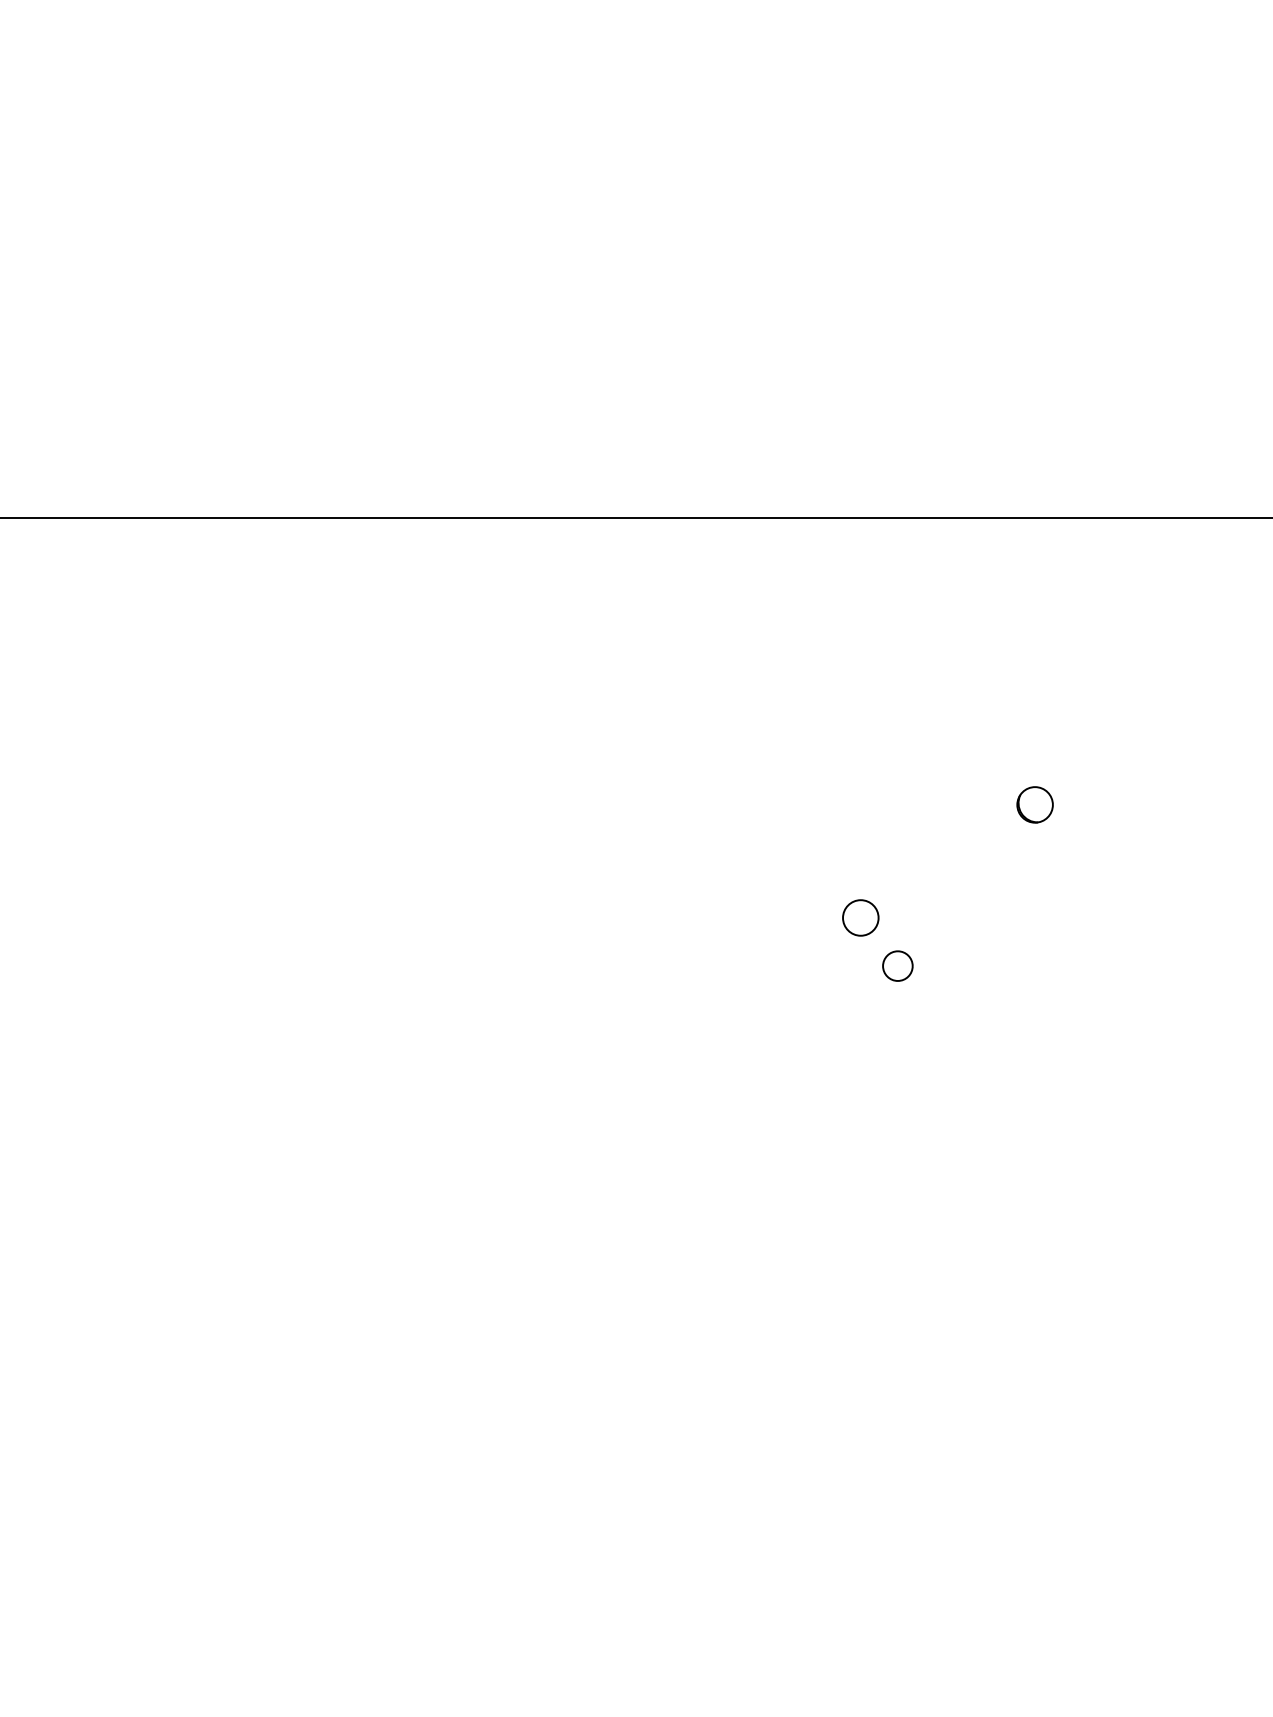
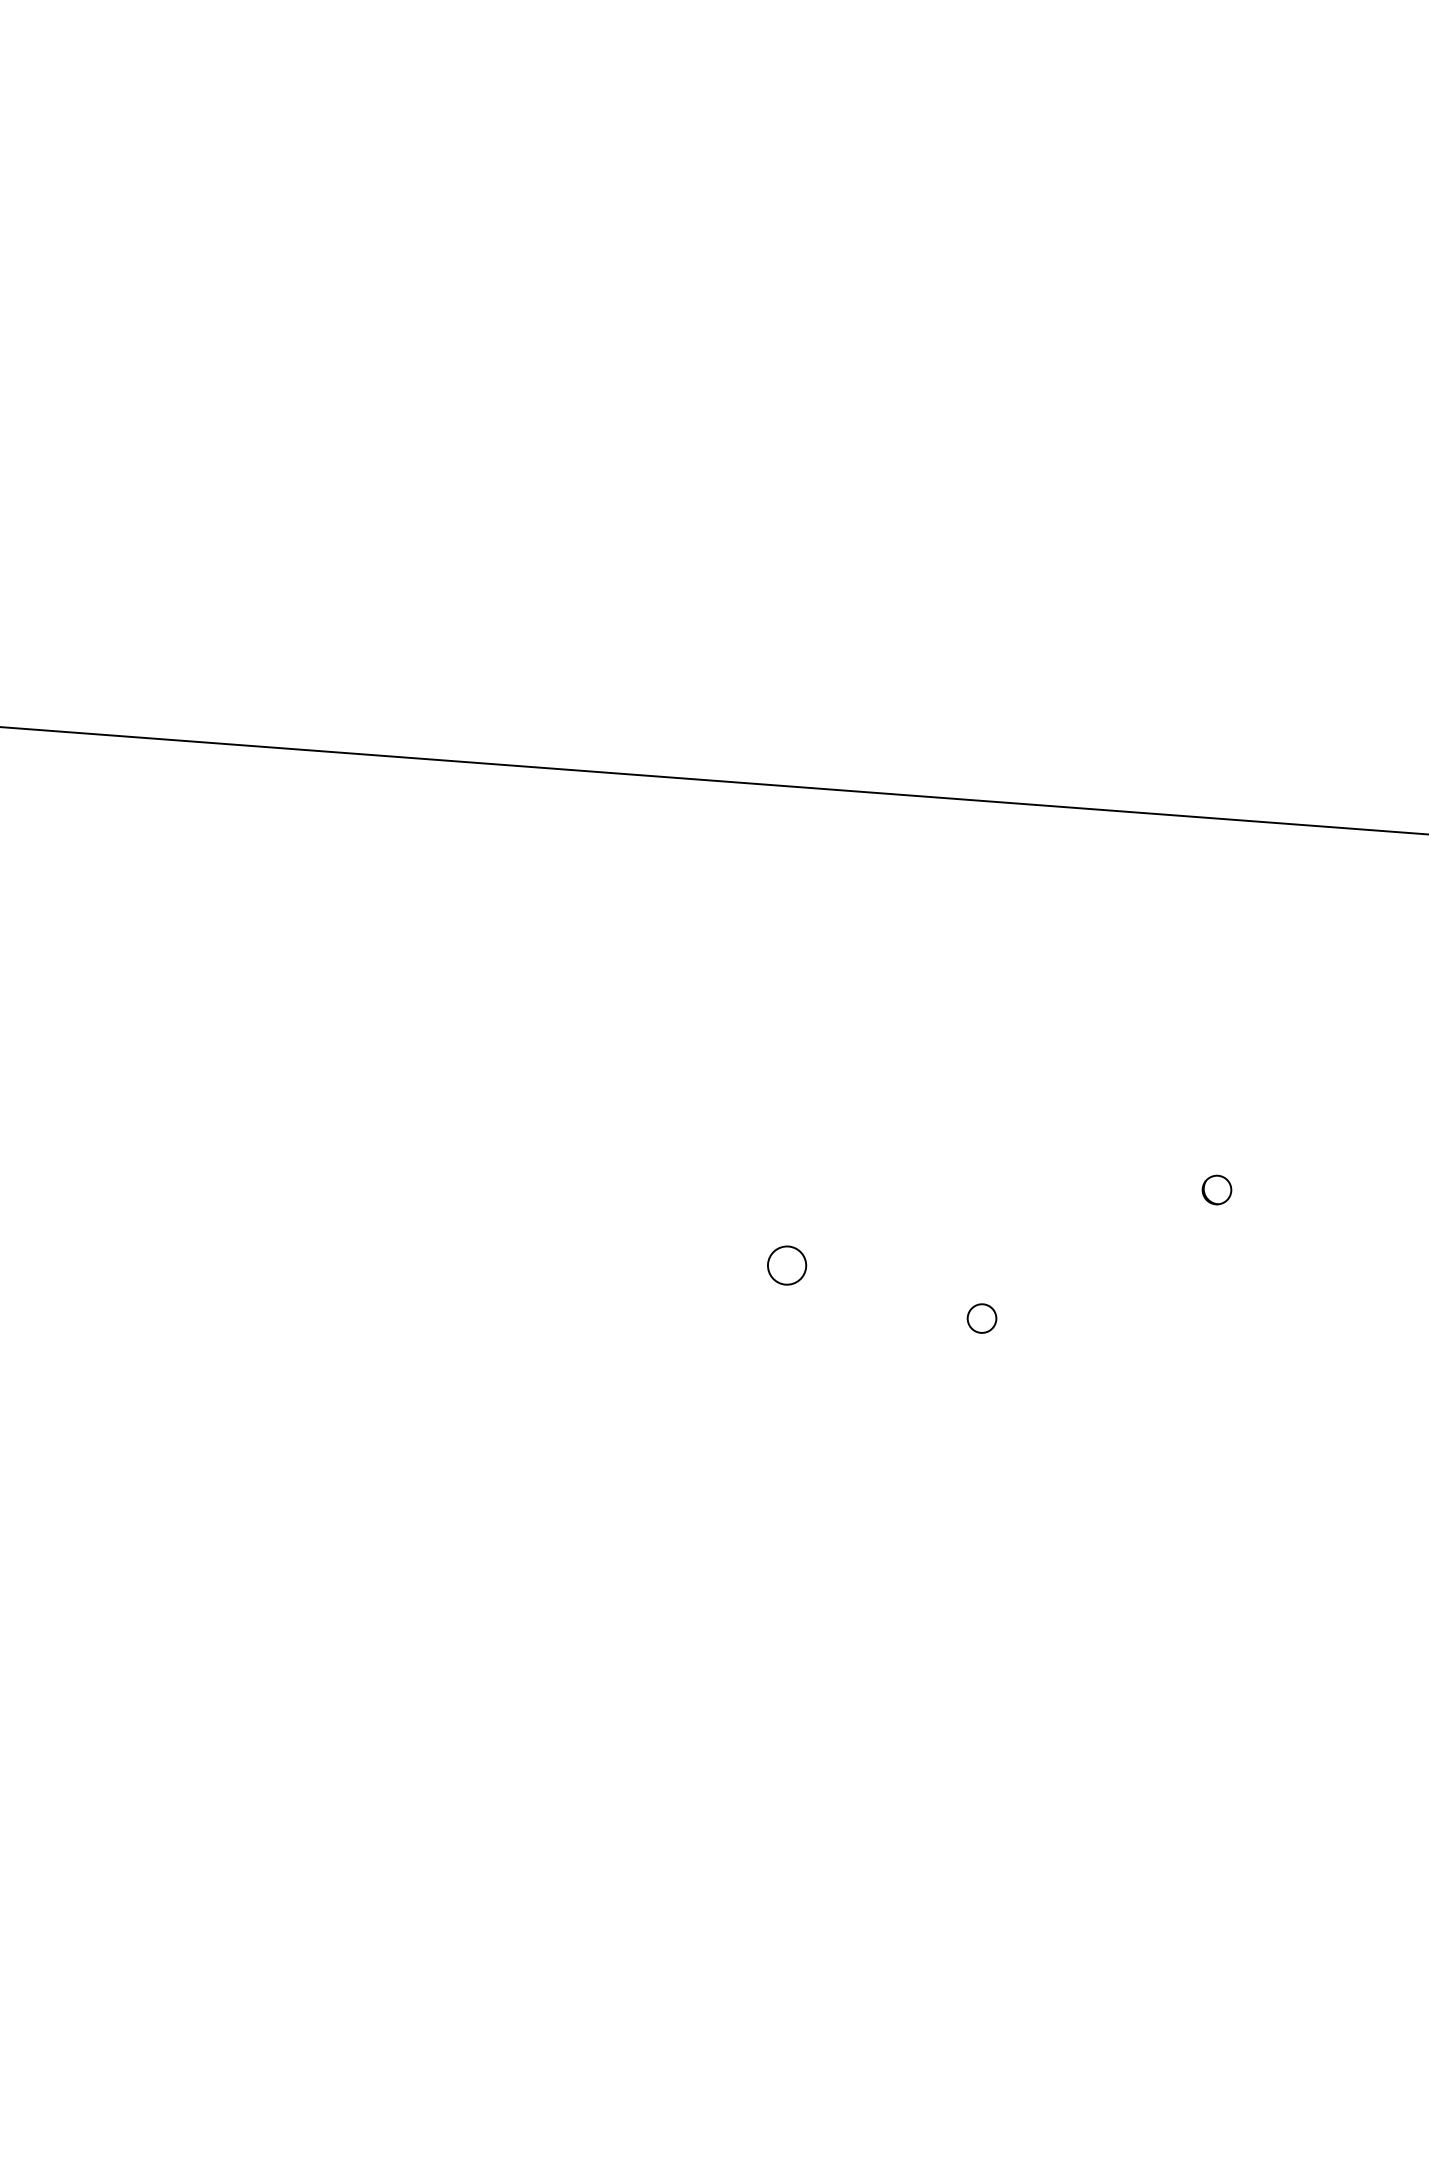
circle: (1034, 804) -> (1216, 1189), size x0.62
circle: (860, 917) -> (981, 1318), size x0.62
circle: (897, 965) -> (786, 1264), moved

